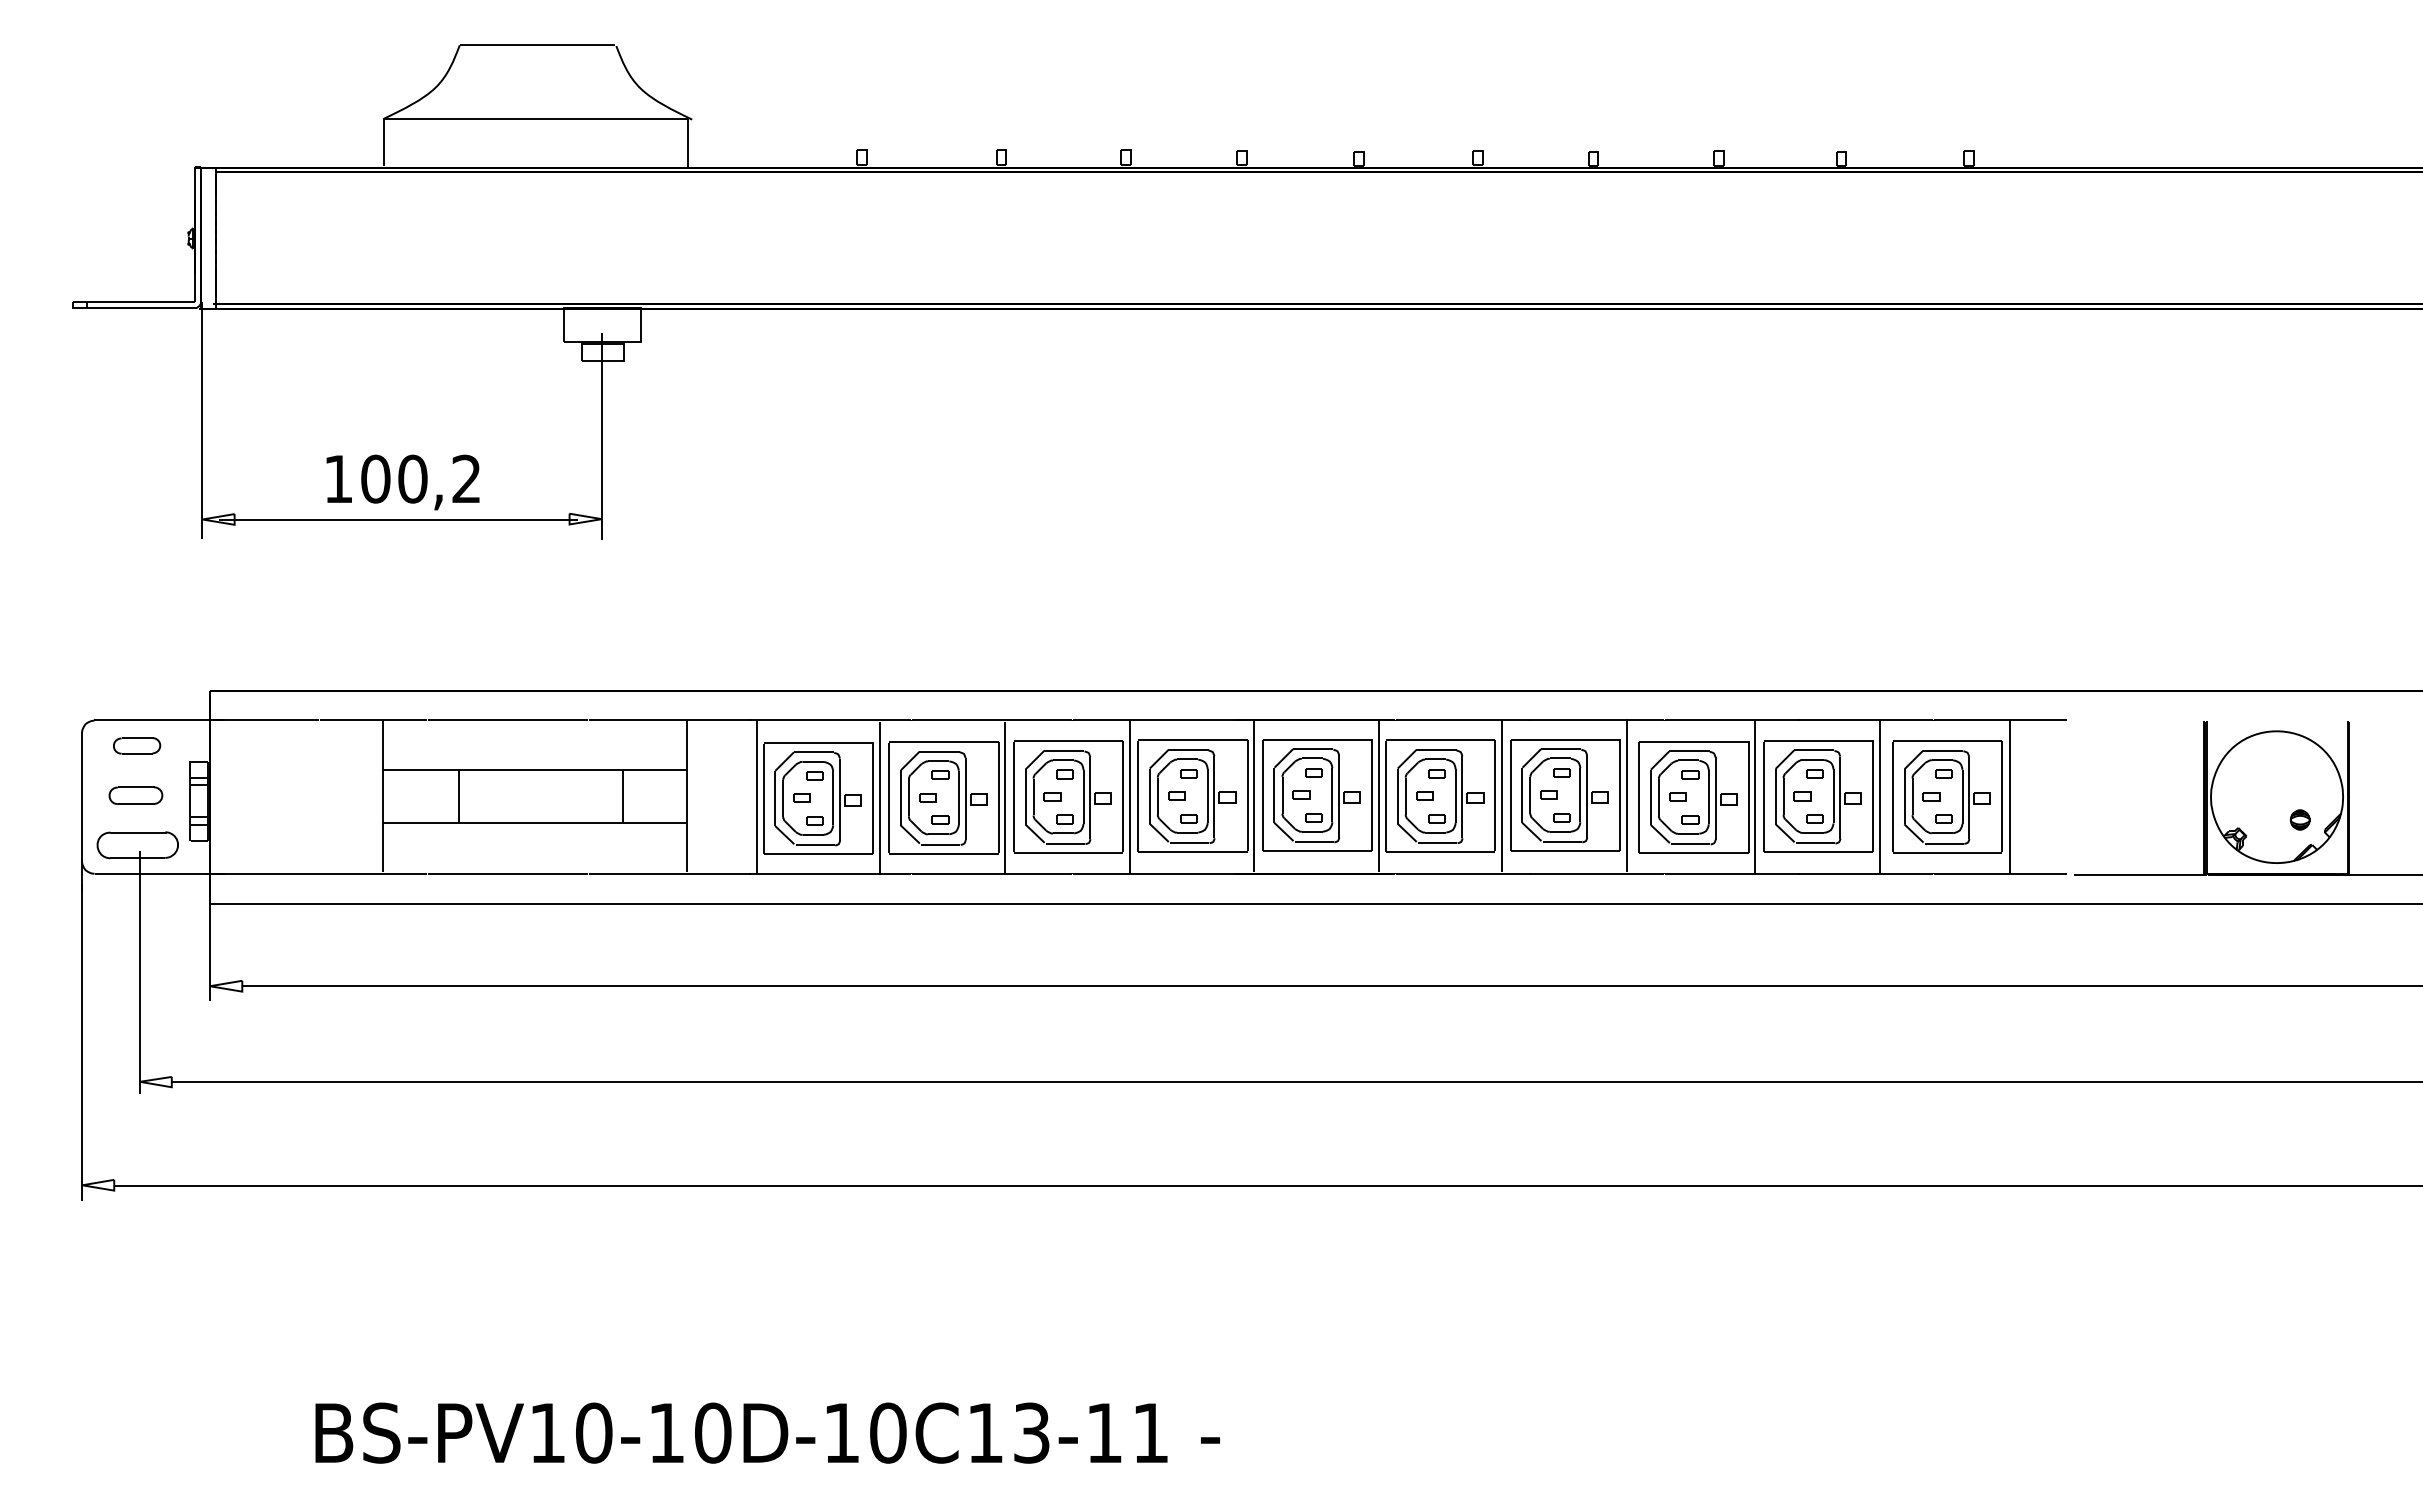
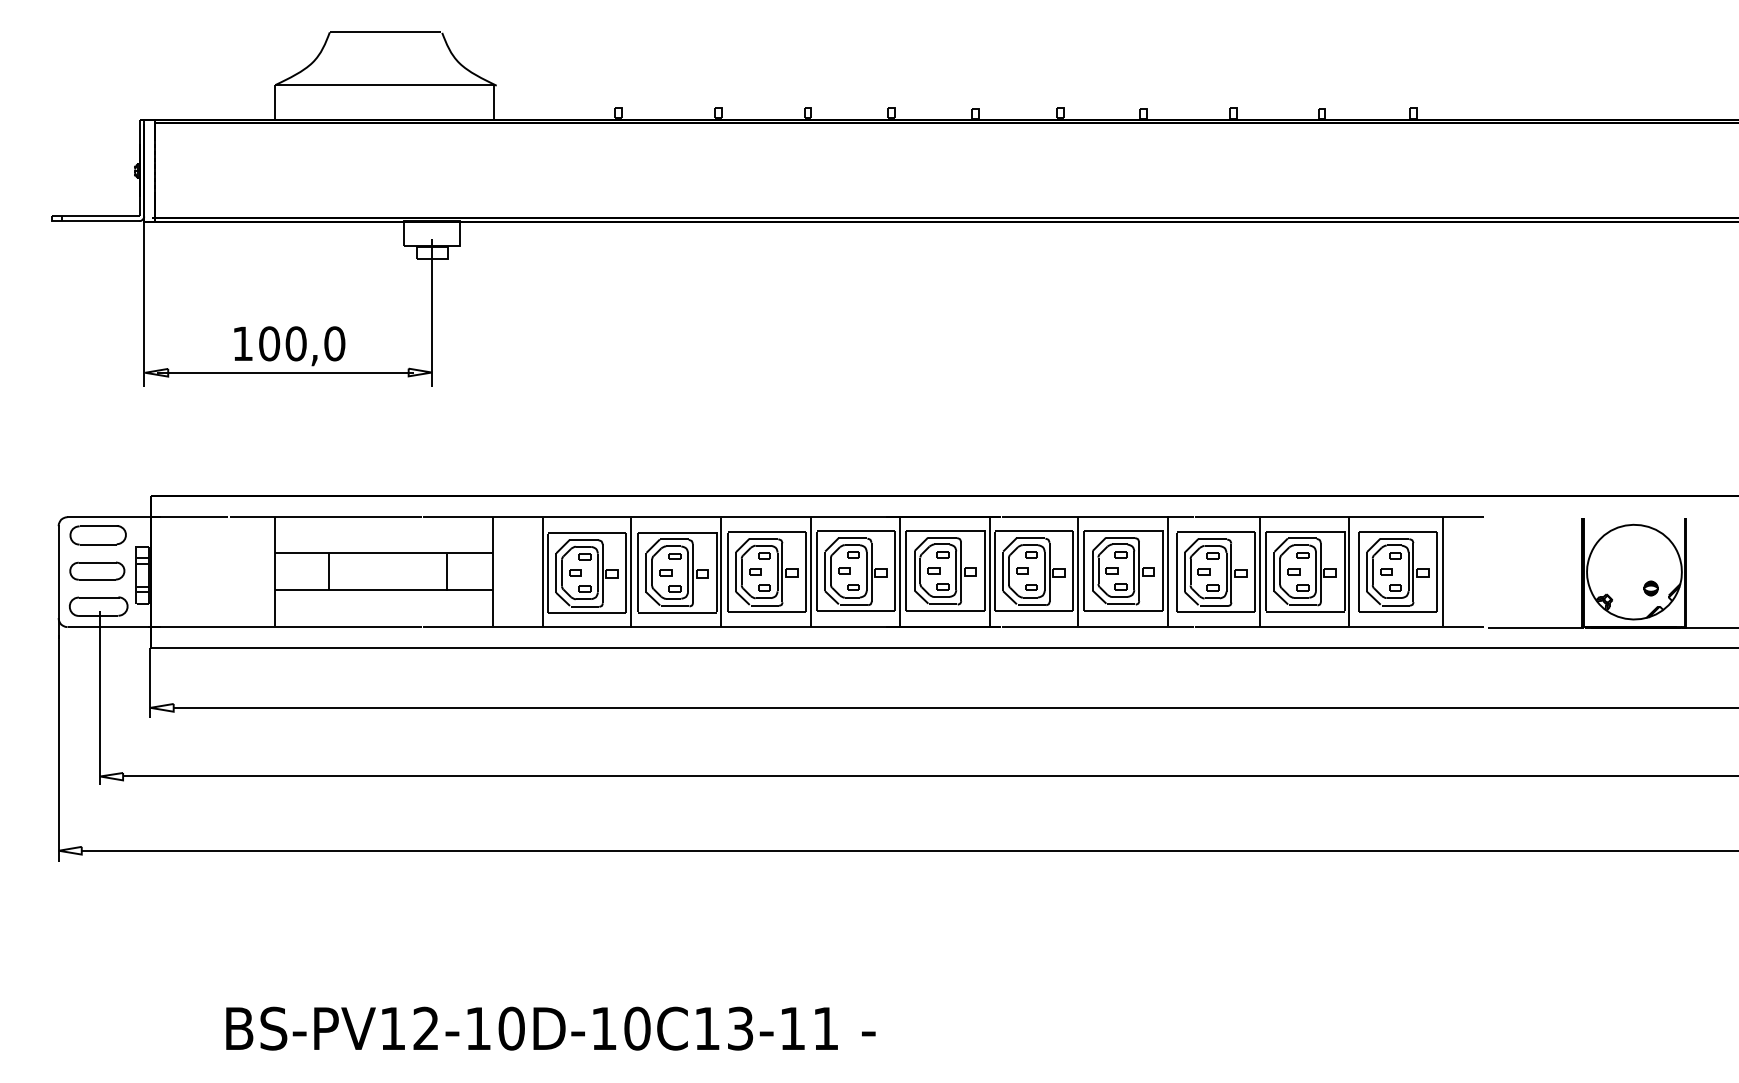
text: (466, 478) -> (334, 343), ,2 -> ,0
part: (136, 745) -> (97, 535), size x1.67
part: (135, 795) -> (97, 570), size x1.43
text: (594, 1432) -> (426, 1028), BS-PV10-10D-10C13-11 -> BS-PV12-10D-10C13-11

